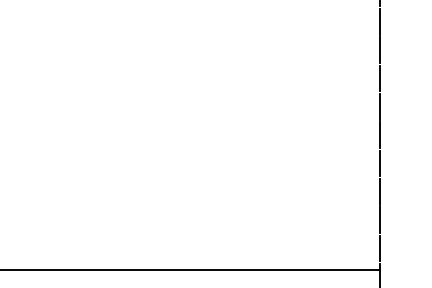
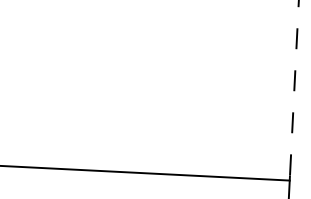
line: (379, 49) -> (297, 17), removed
line: (379, 106) -> (295, 59), removed
line: (379, 163) -> (293, 101), removed
line: (379, 220) -> (291, 143), removed

